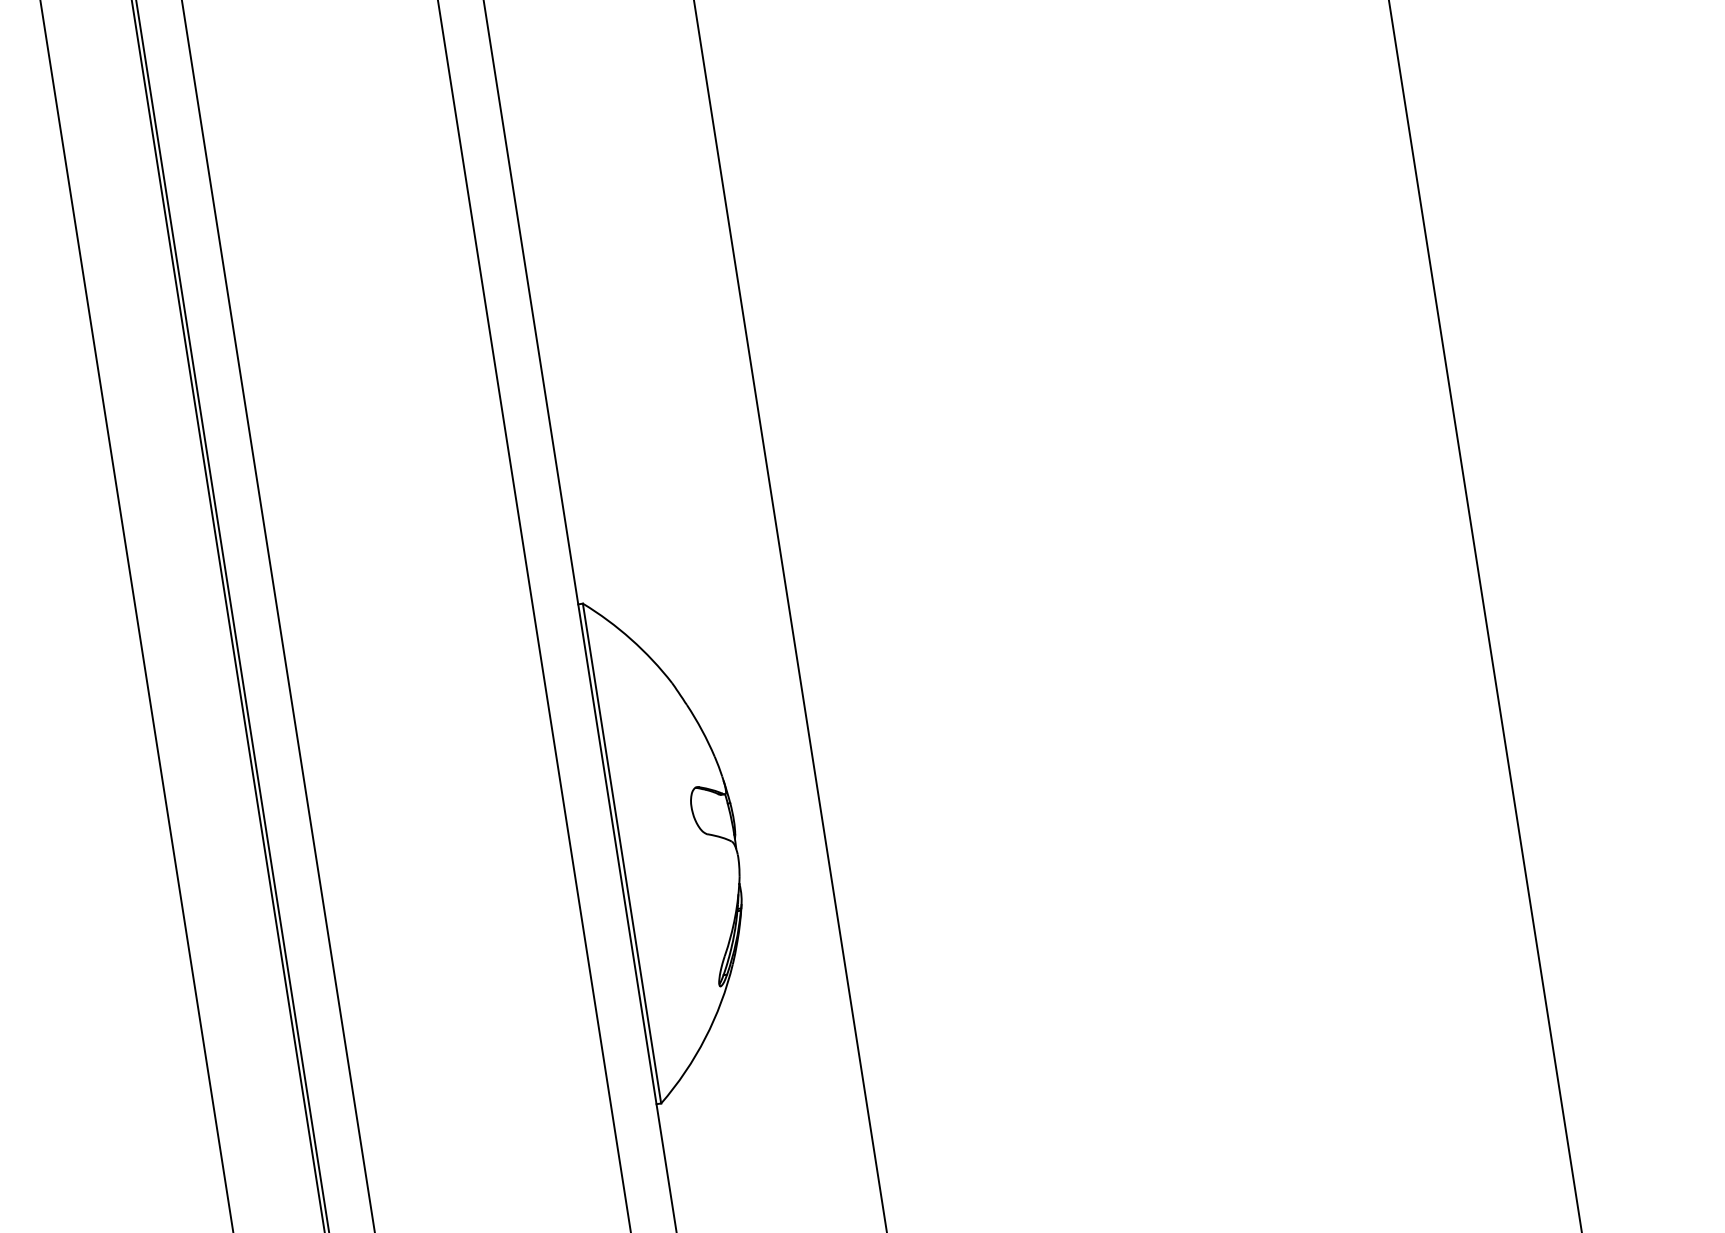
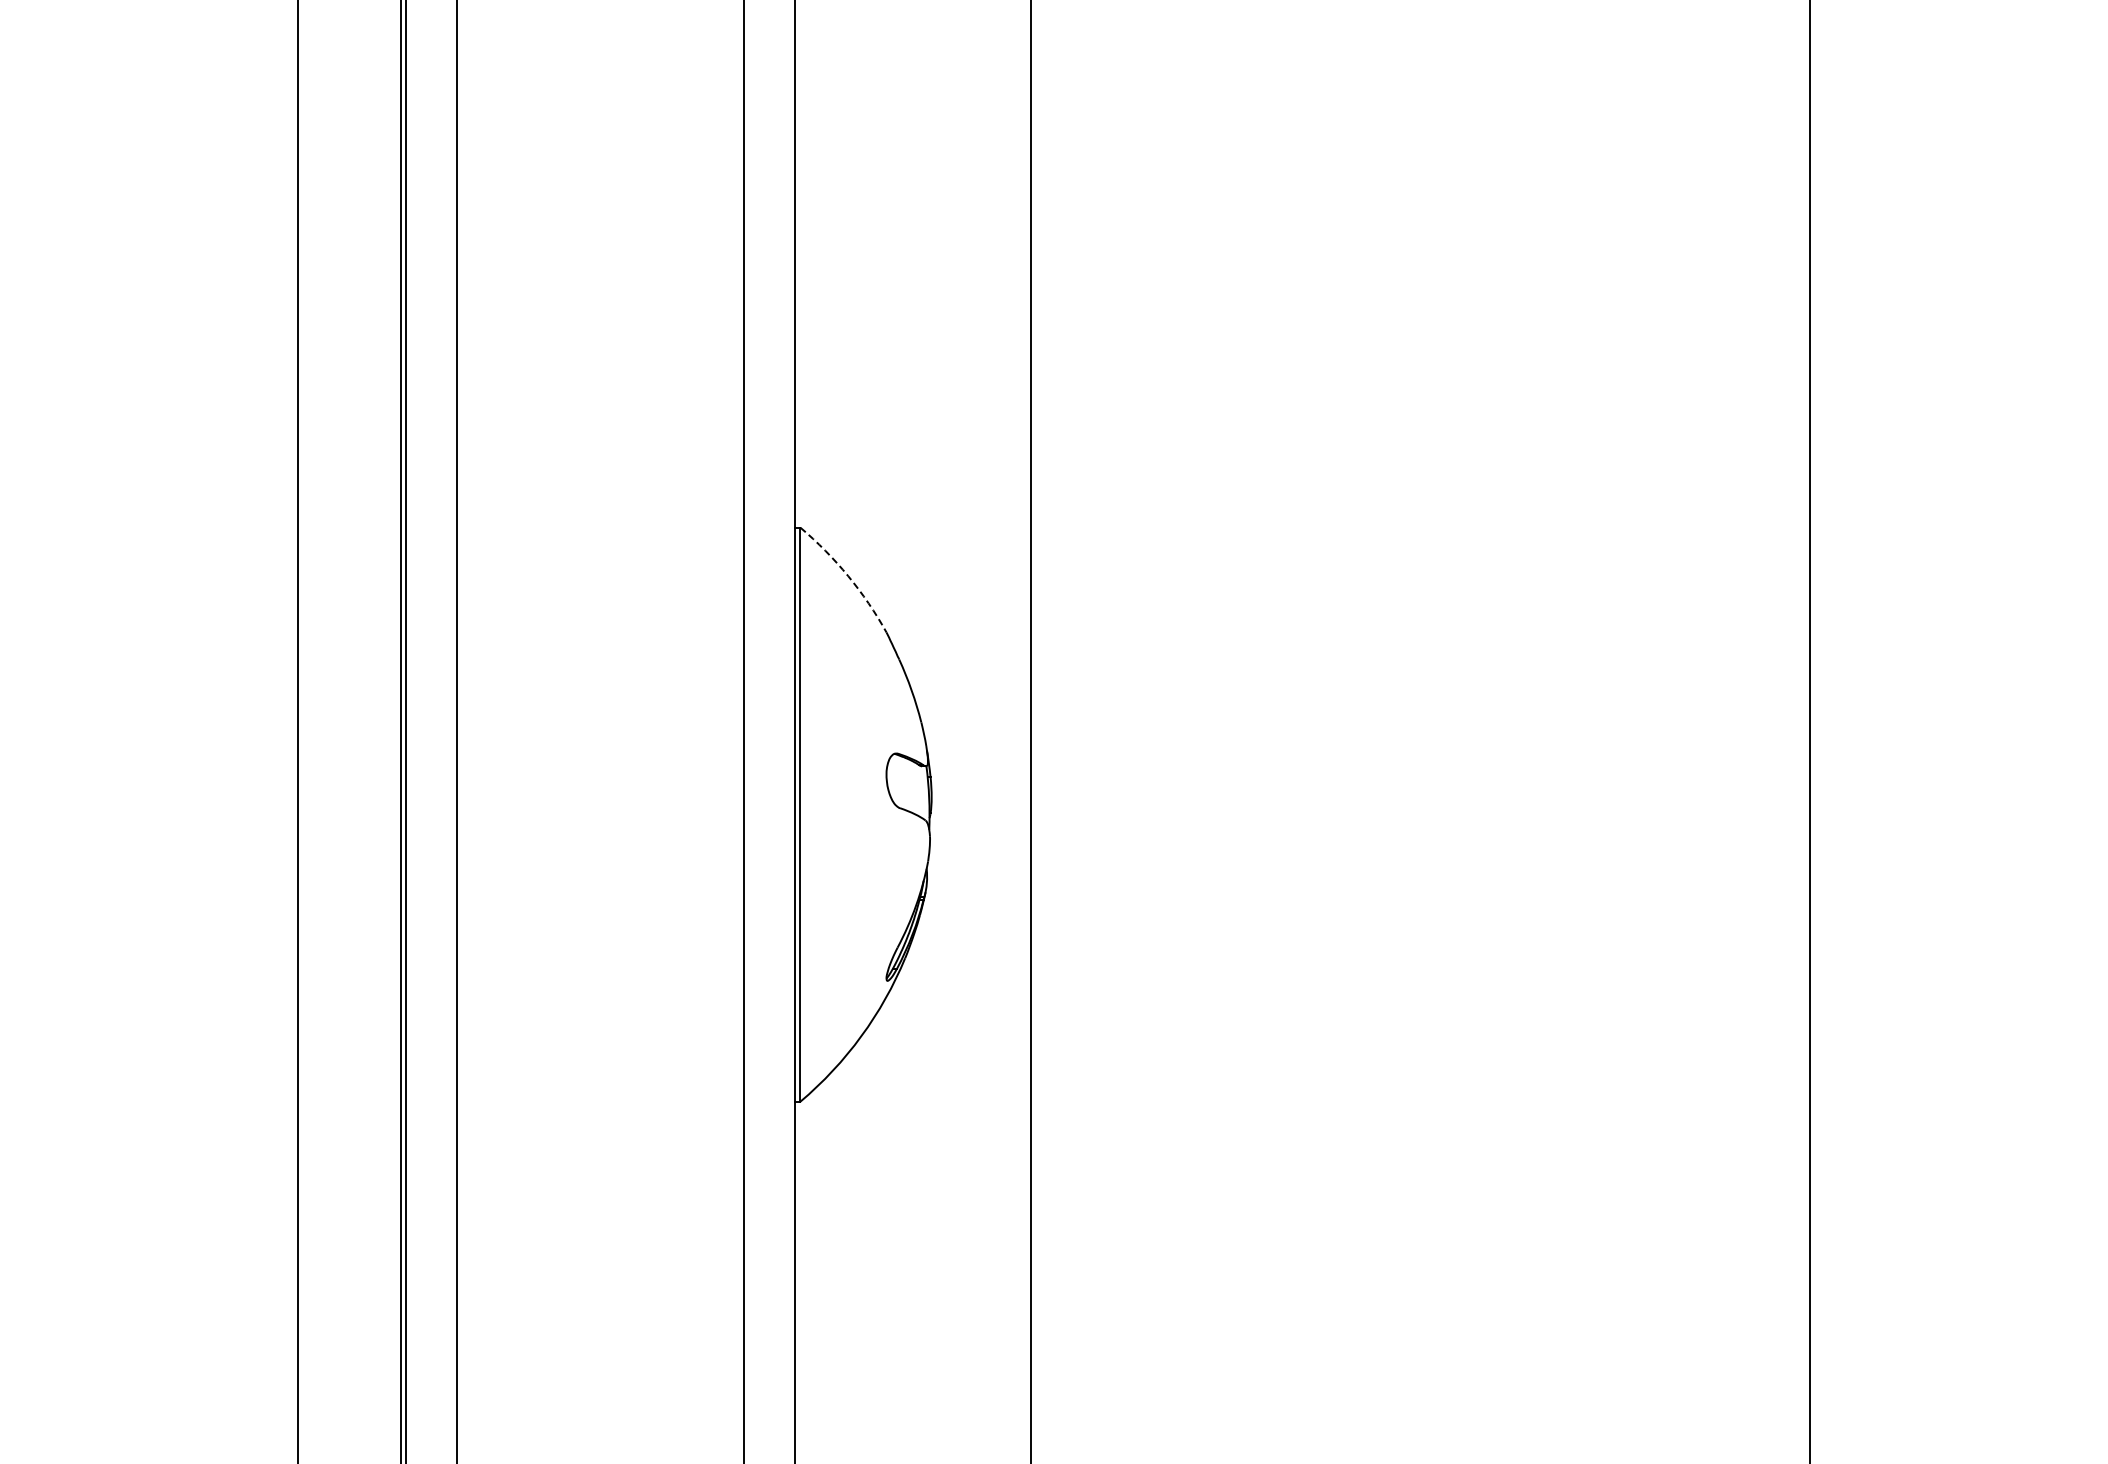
arc: (631, 639) -> (848, 576), solid -> dashed

